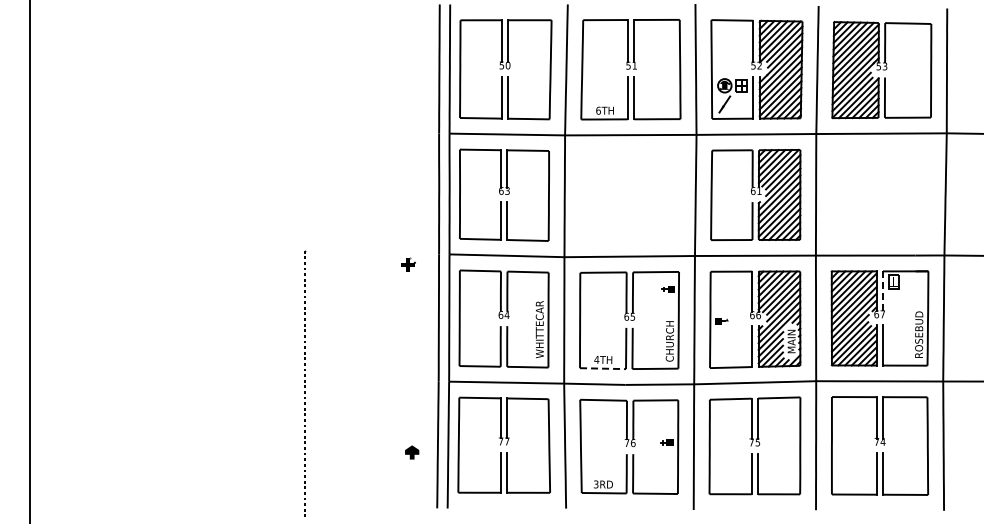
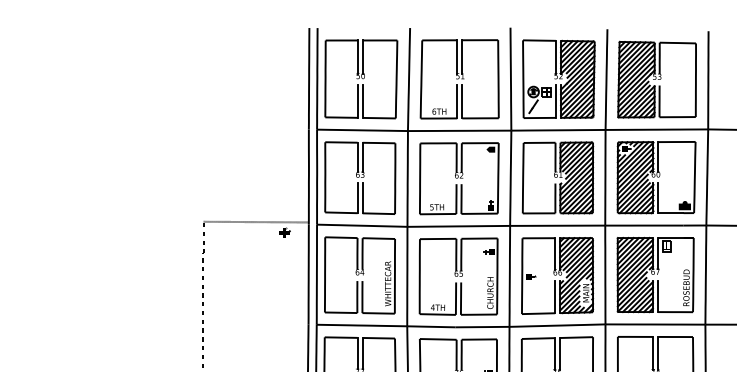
part: (880, 194) -> (656, 177), added
part: (630, 195) -> (459, 178), added
line: (372, 250) -> (256, 221), added
line: (882, 291) -> (657, 253), dashed -> solid
line: (603, 368) -> (438, 314), dashed -> solid

